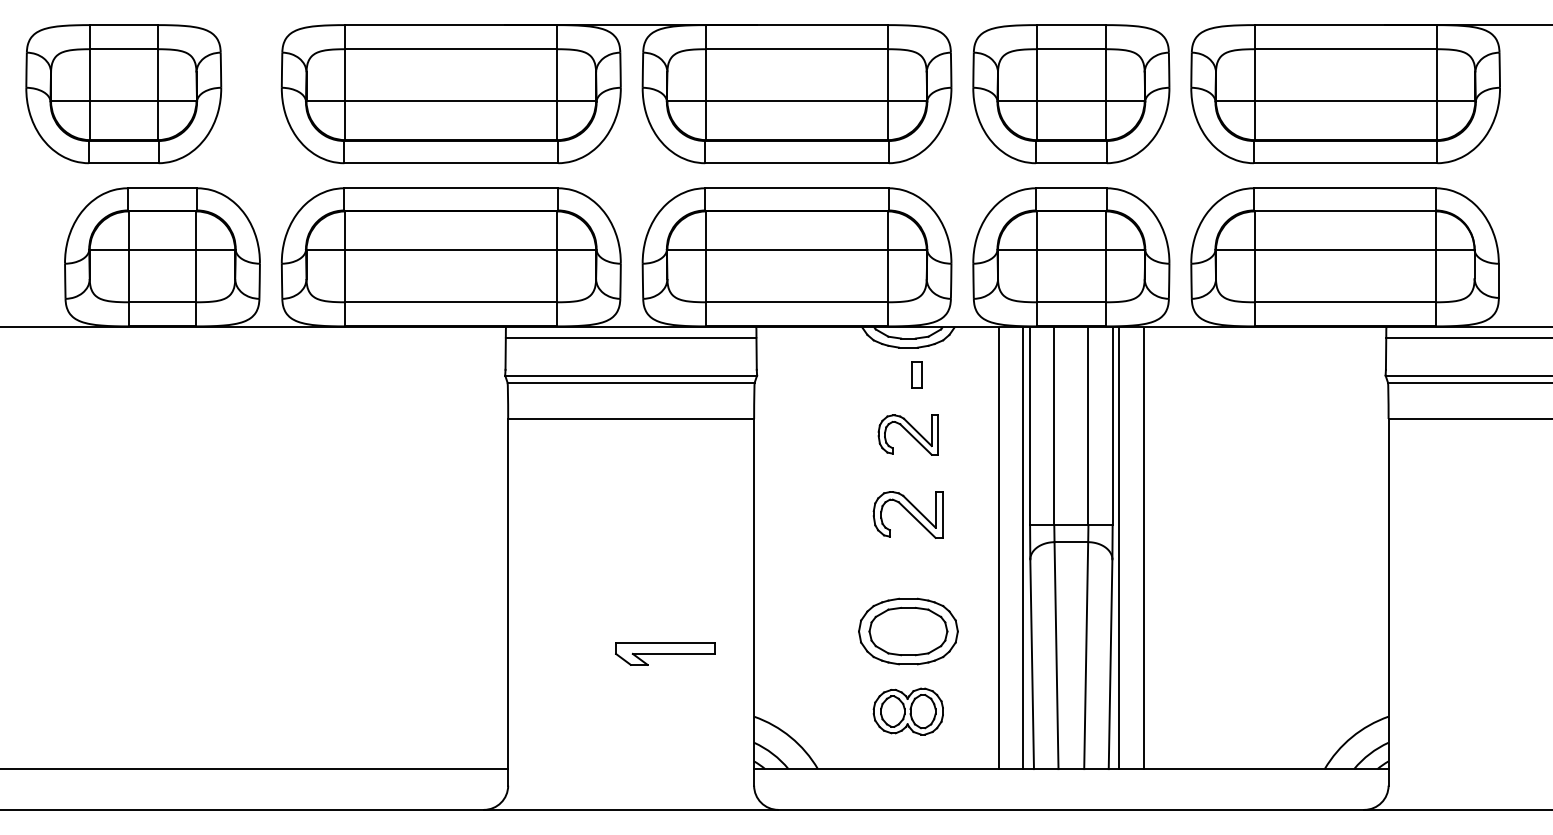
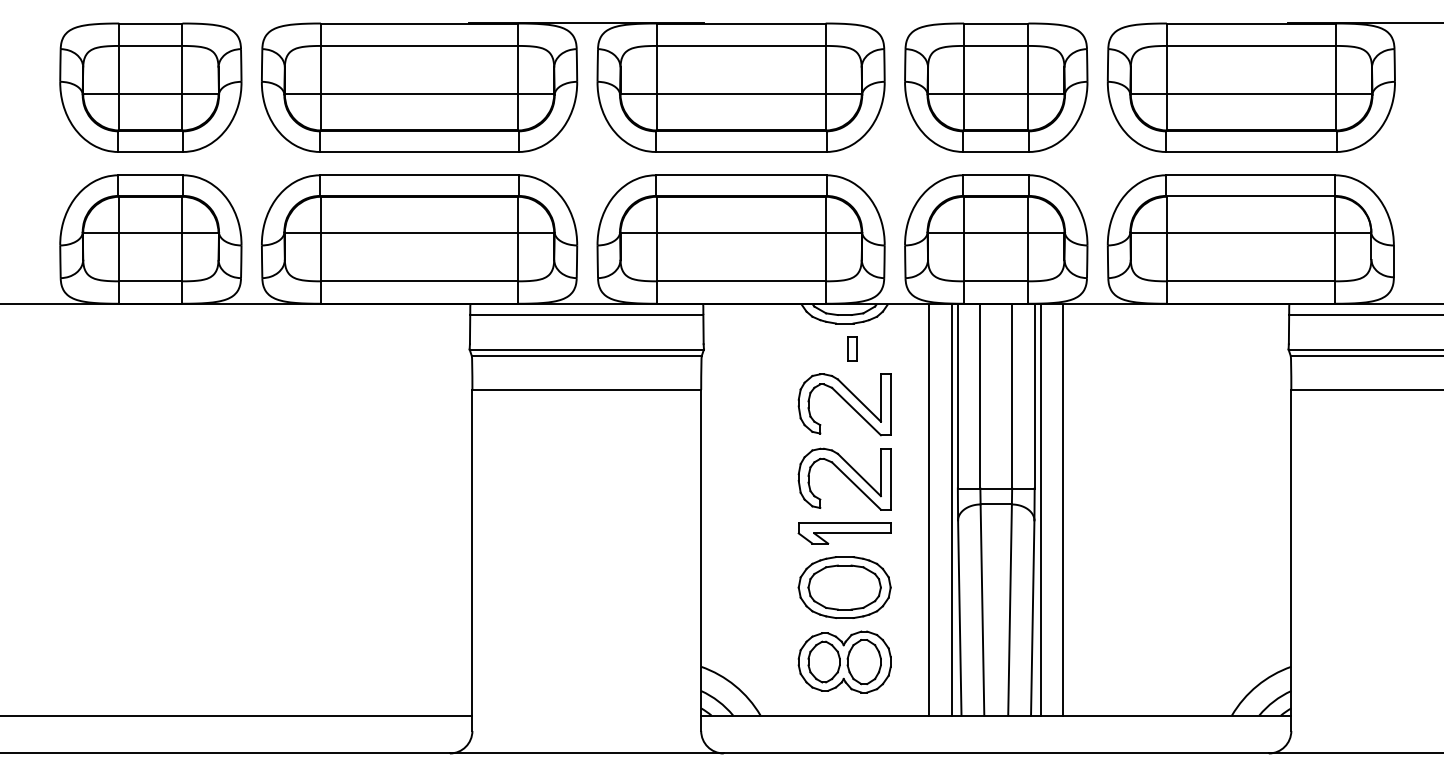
part: (123, 93) -> (150, 87), moved
part: (908, 434) -> (844, 404), size x1.67
part: (908, 514) -> (844, 478), size x1.43
part: (665, 654) -> (844, 533), moved
part: (908, 711) -> (844, 661), size x1.43

